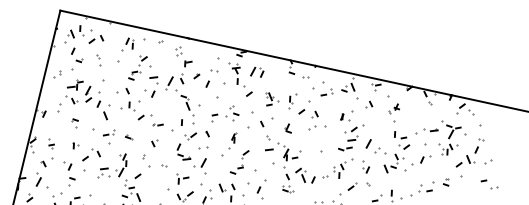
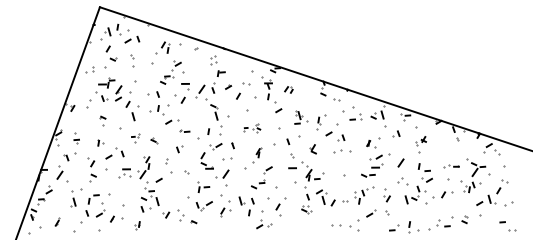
part: (256, 72) -> (288, 89), size x0.6
part: (224, 114) -> (251, 128), size x0.6
part: (426, 129) -> (451, 165), size x0.7
part: (109, 137) -> (135, 138), size x0.6
line: (368, 143) -> (400, 162), moved

